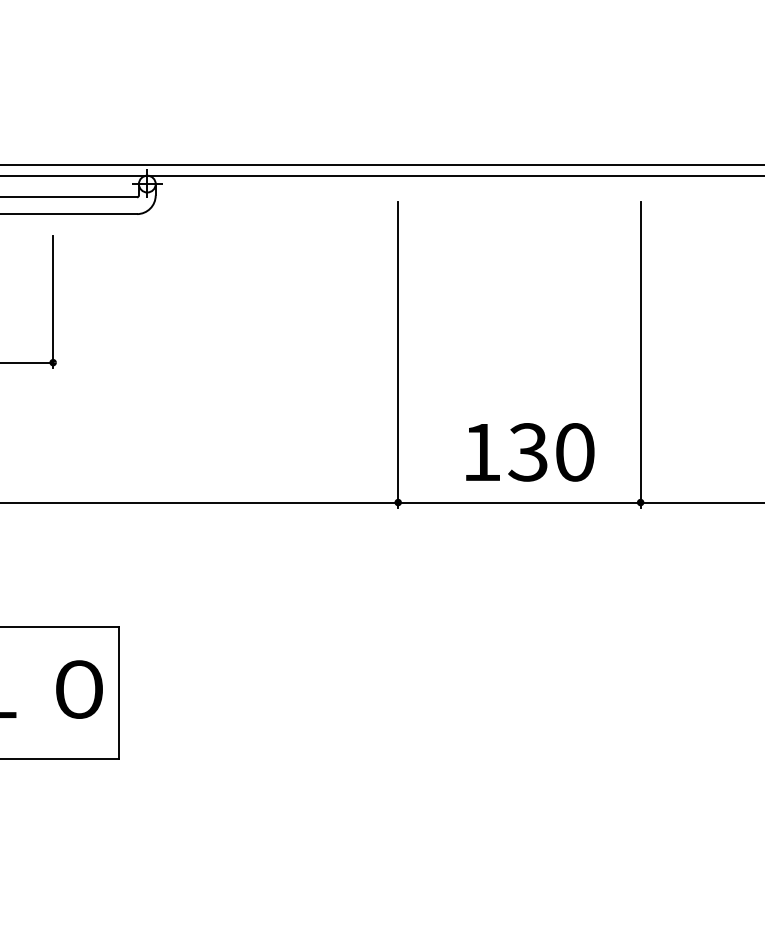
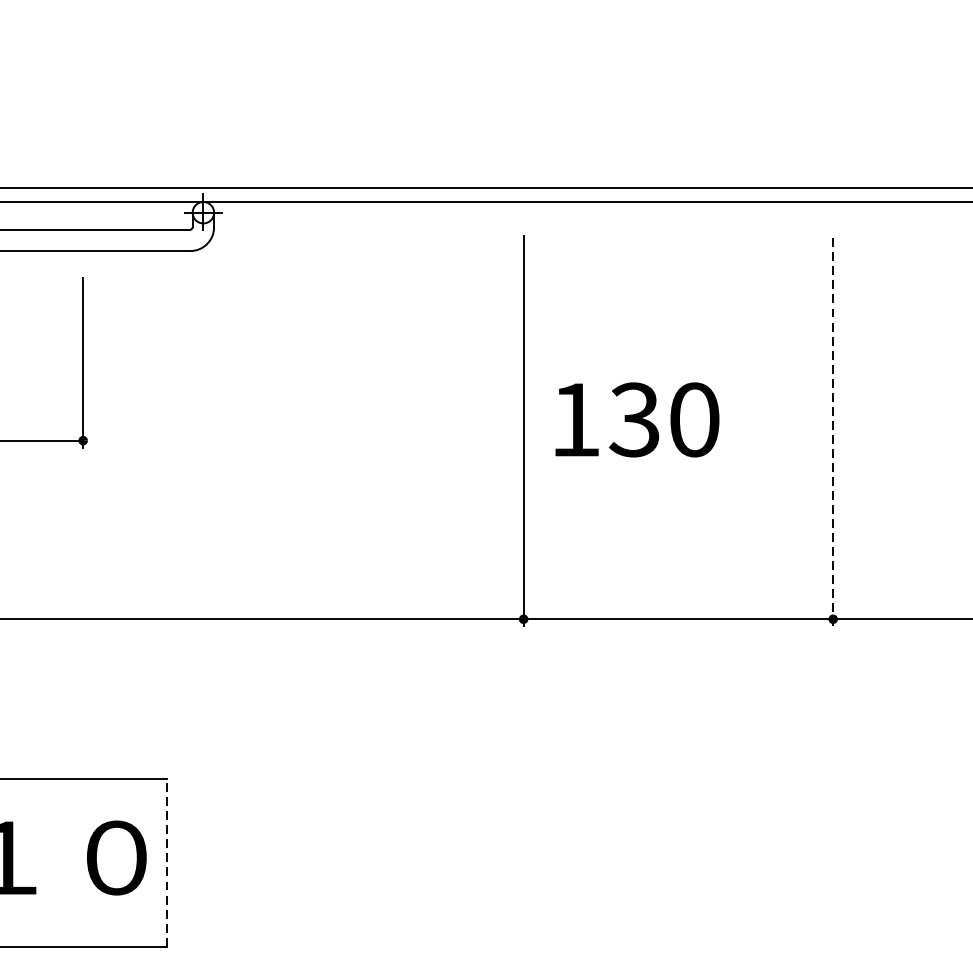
line: (640, 354) -> (832, 430), solid -> dashed
text: (530, 452) -> (637, 420), moved
line: (118, 693) -> (166, 863), solid -> dashed

